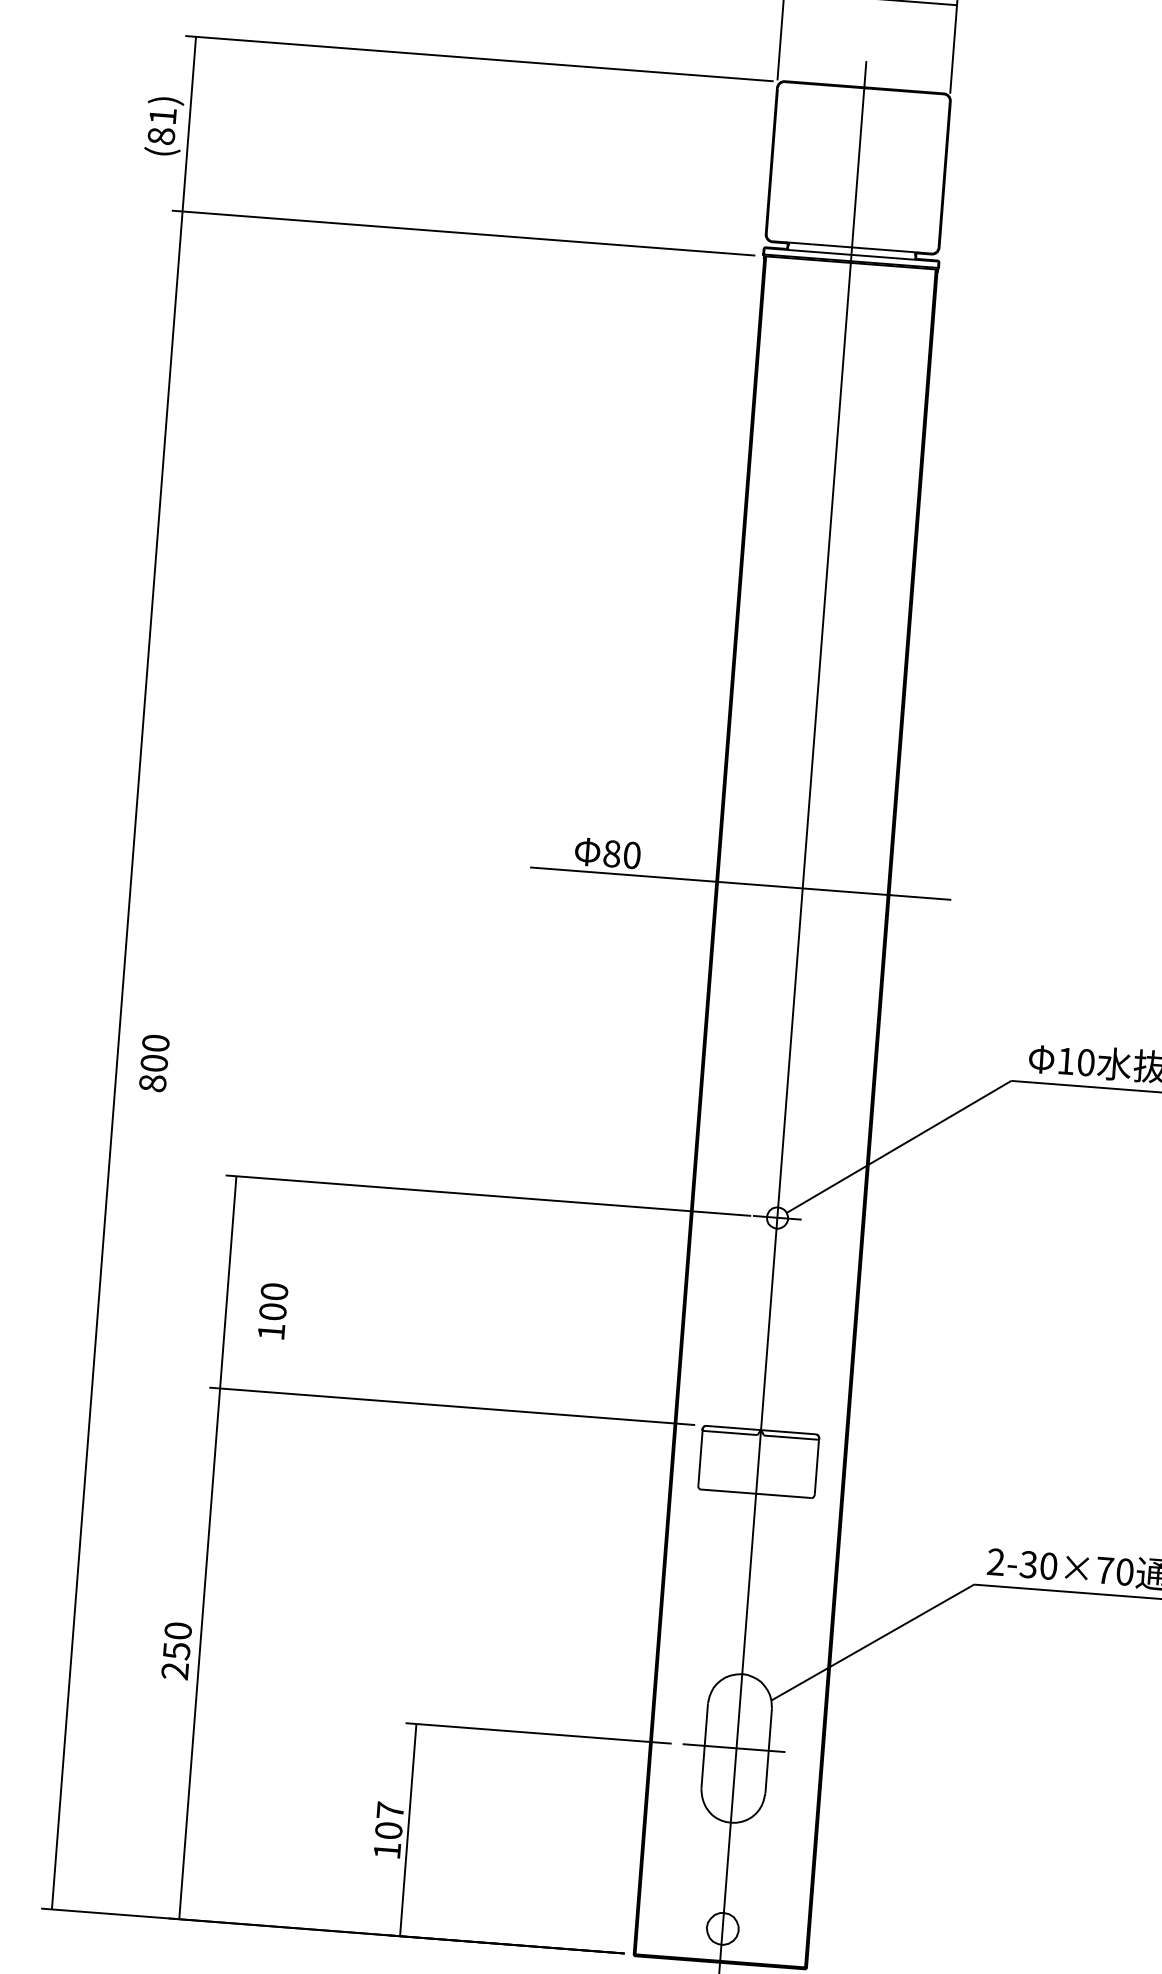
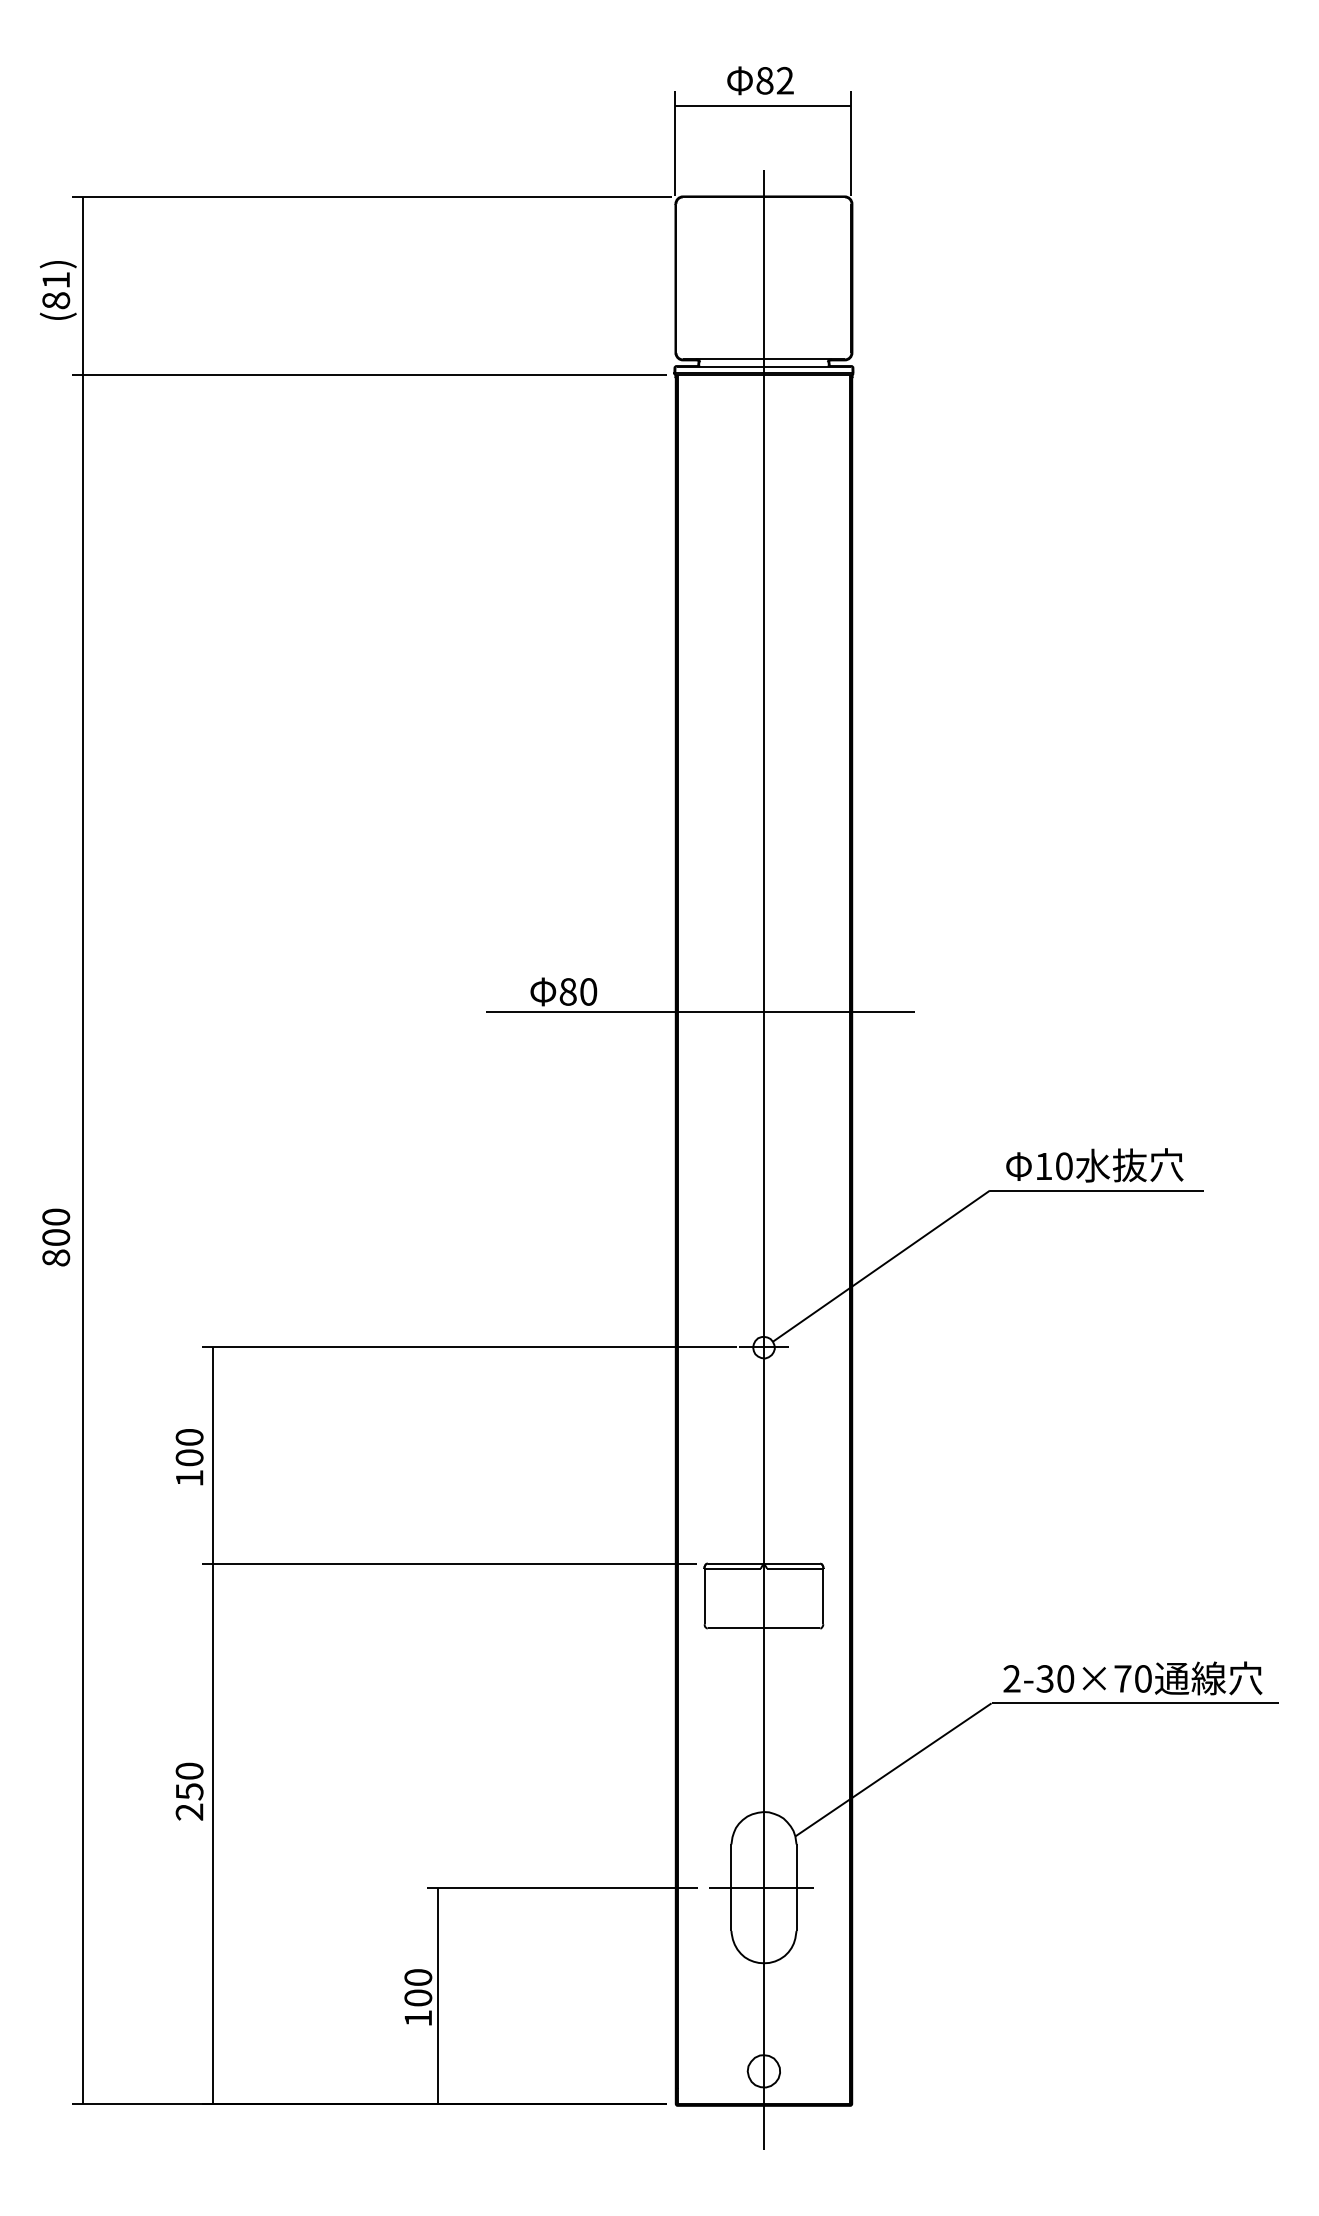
text: (154, 1063) -> (56, 1237), moved
text: (272, 1311) -> (189, 1457), moved
text: (176, 1650) -> (189, 1791), moved
text: (390, 1810) -> (418, 1977), 107 -> 100

